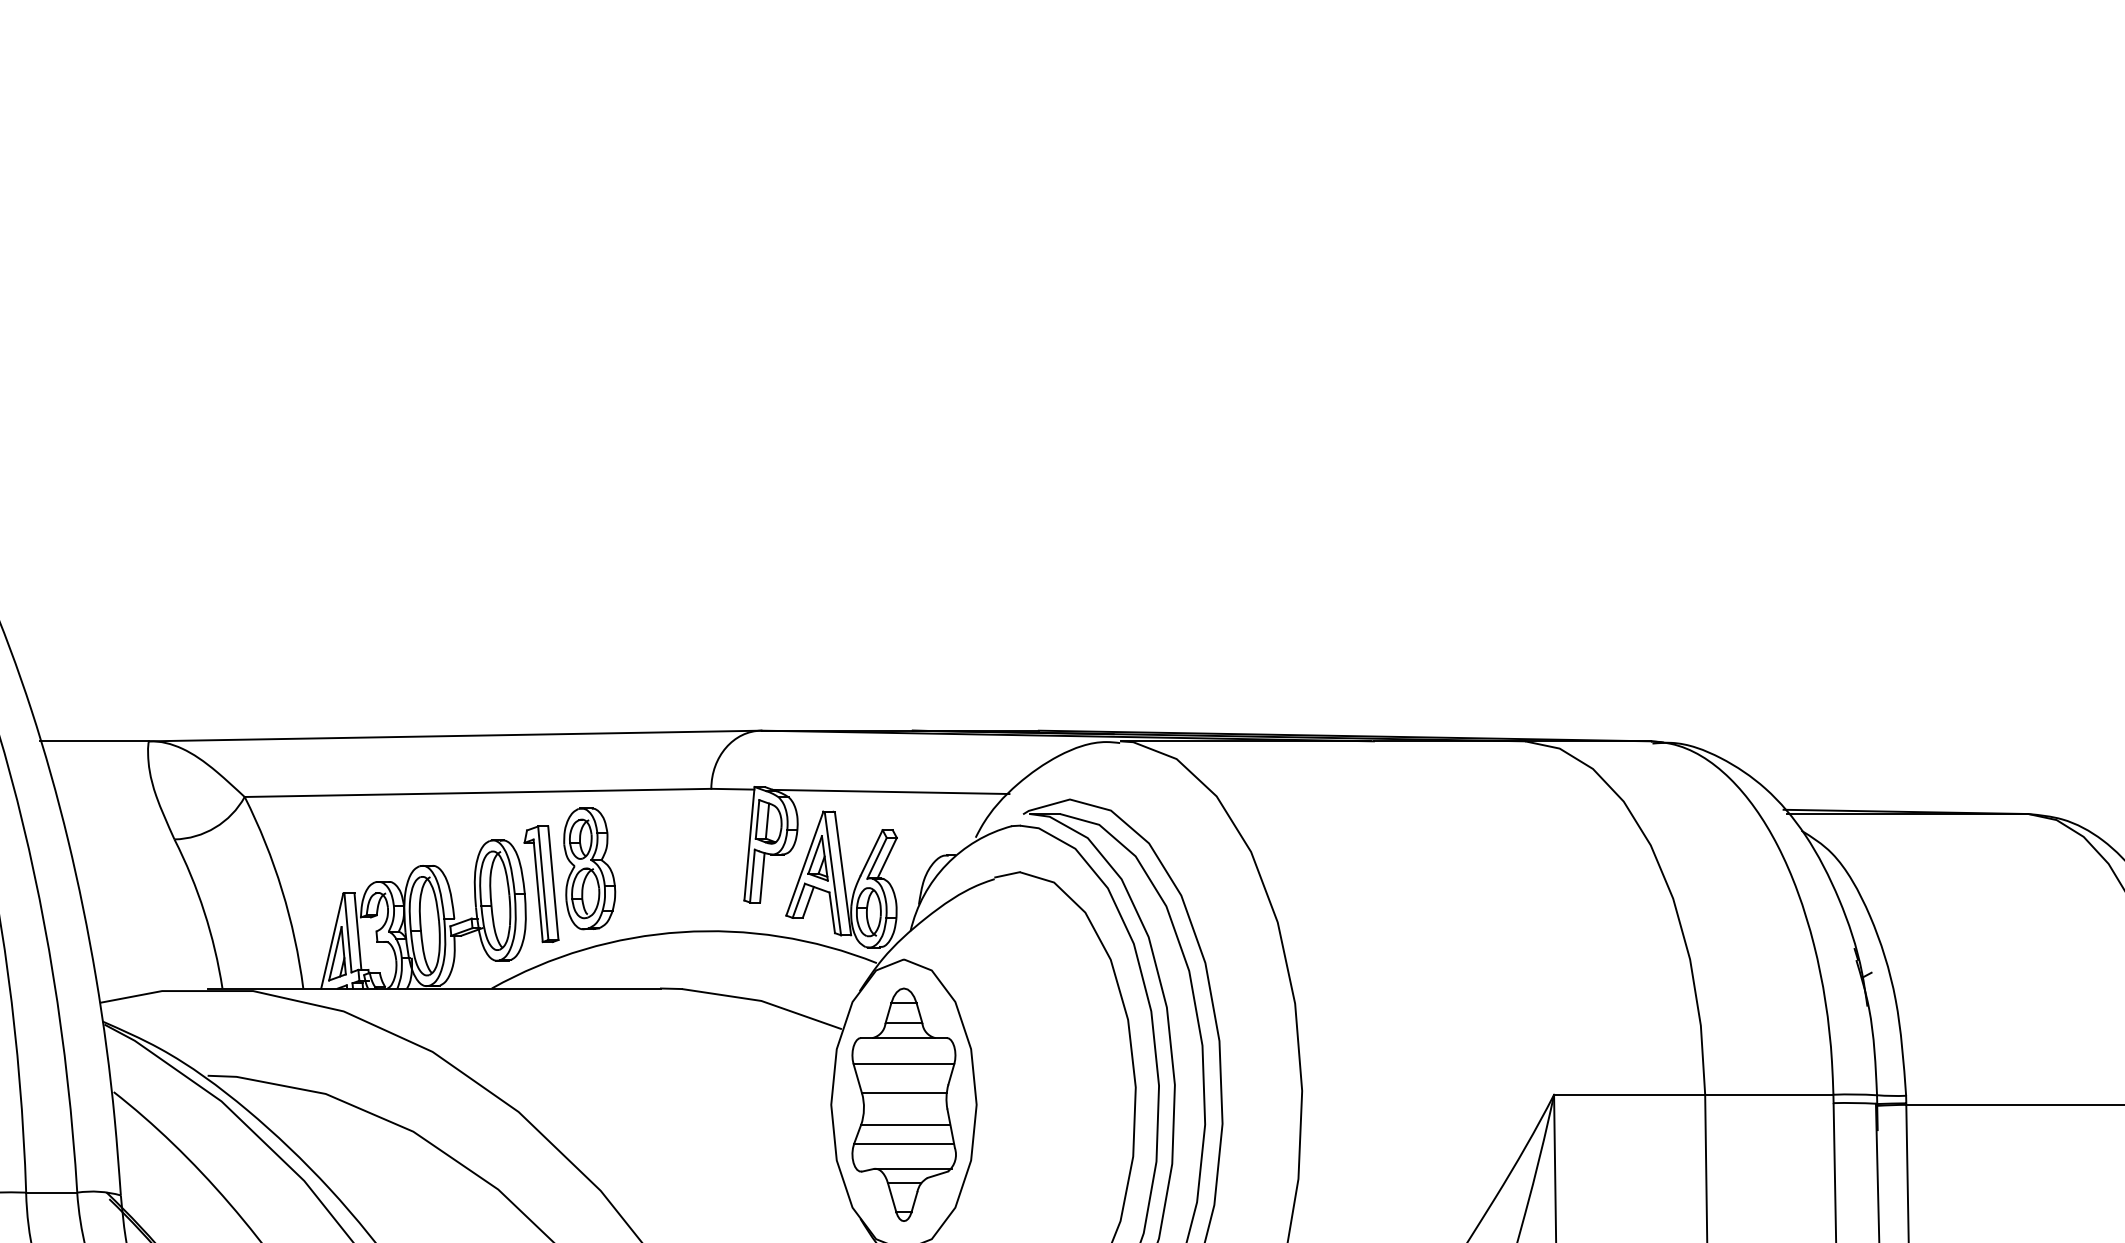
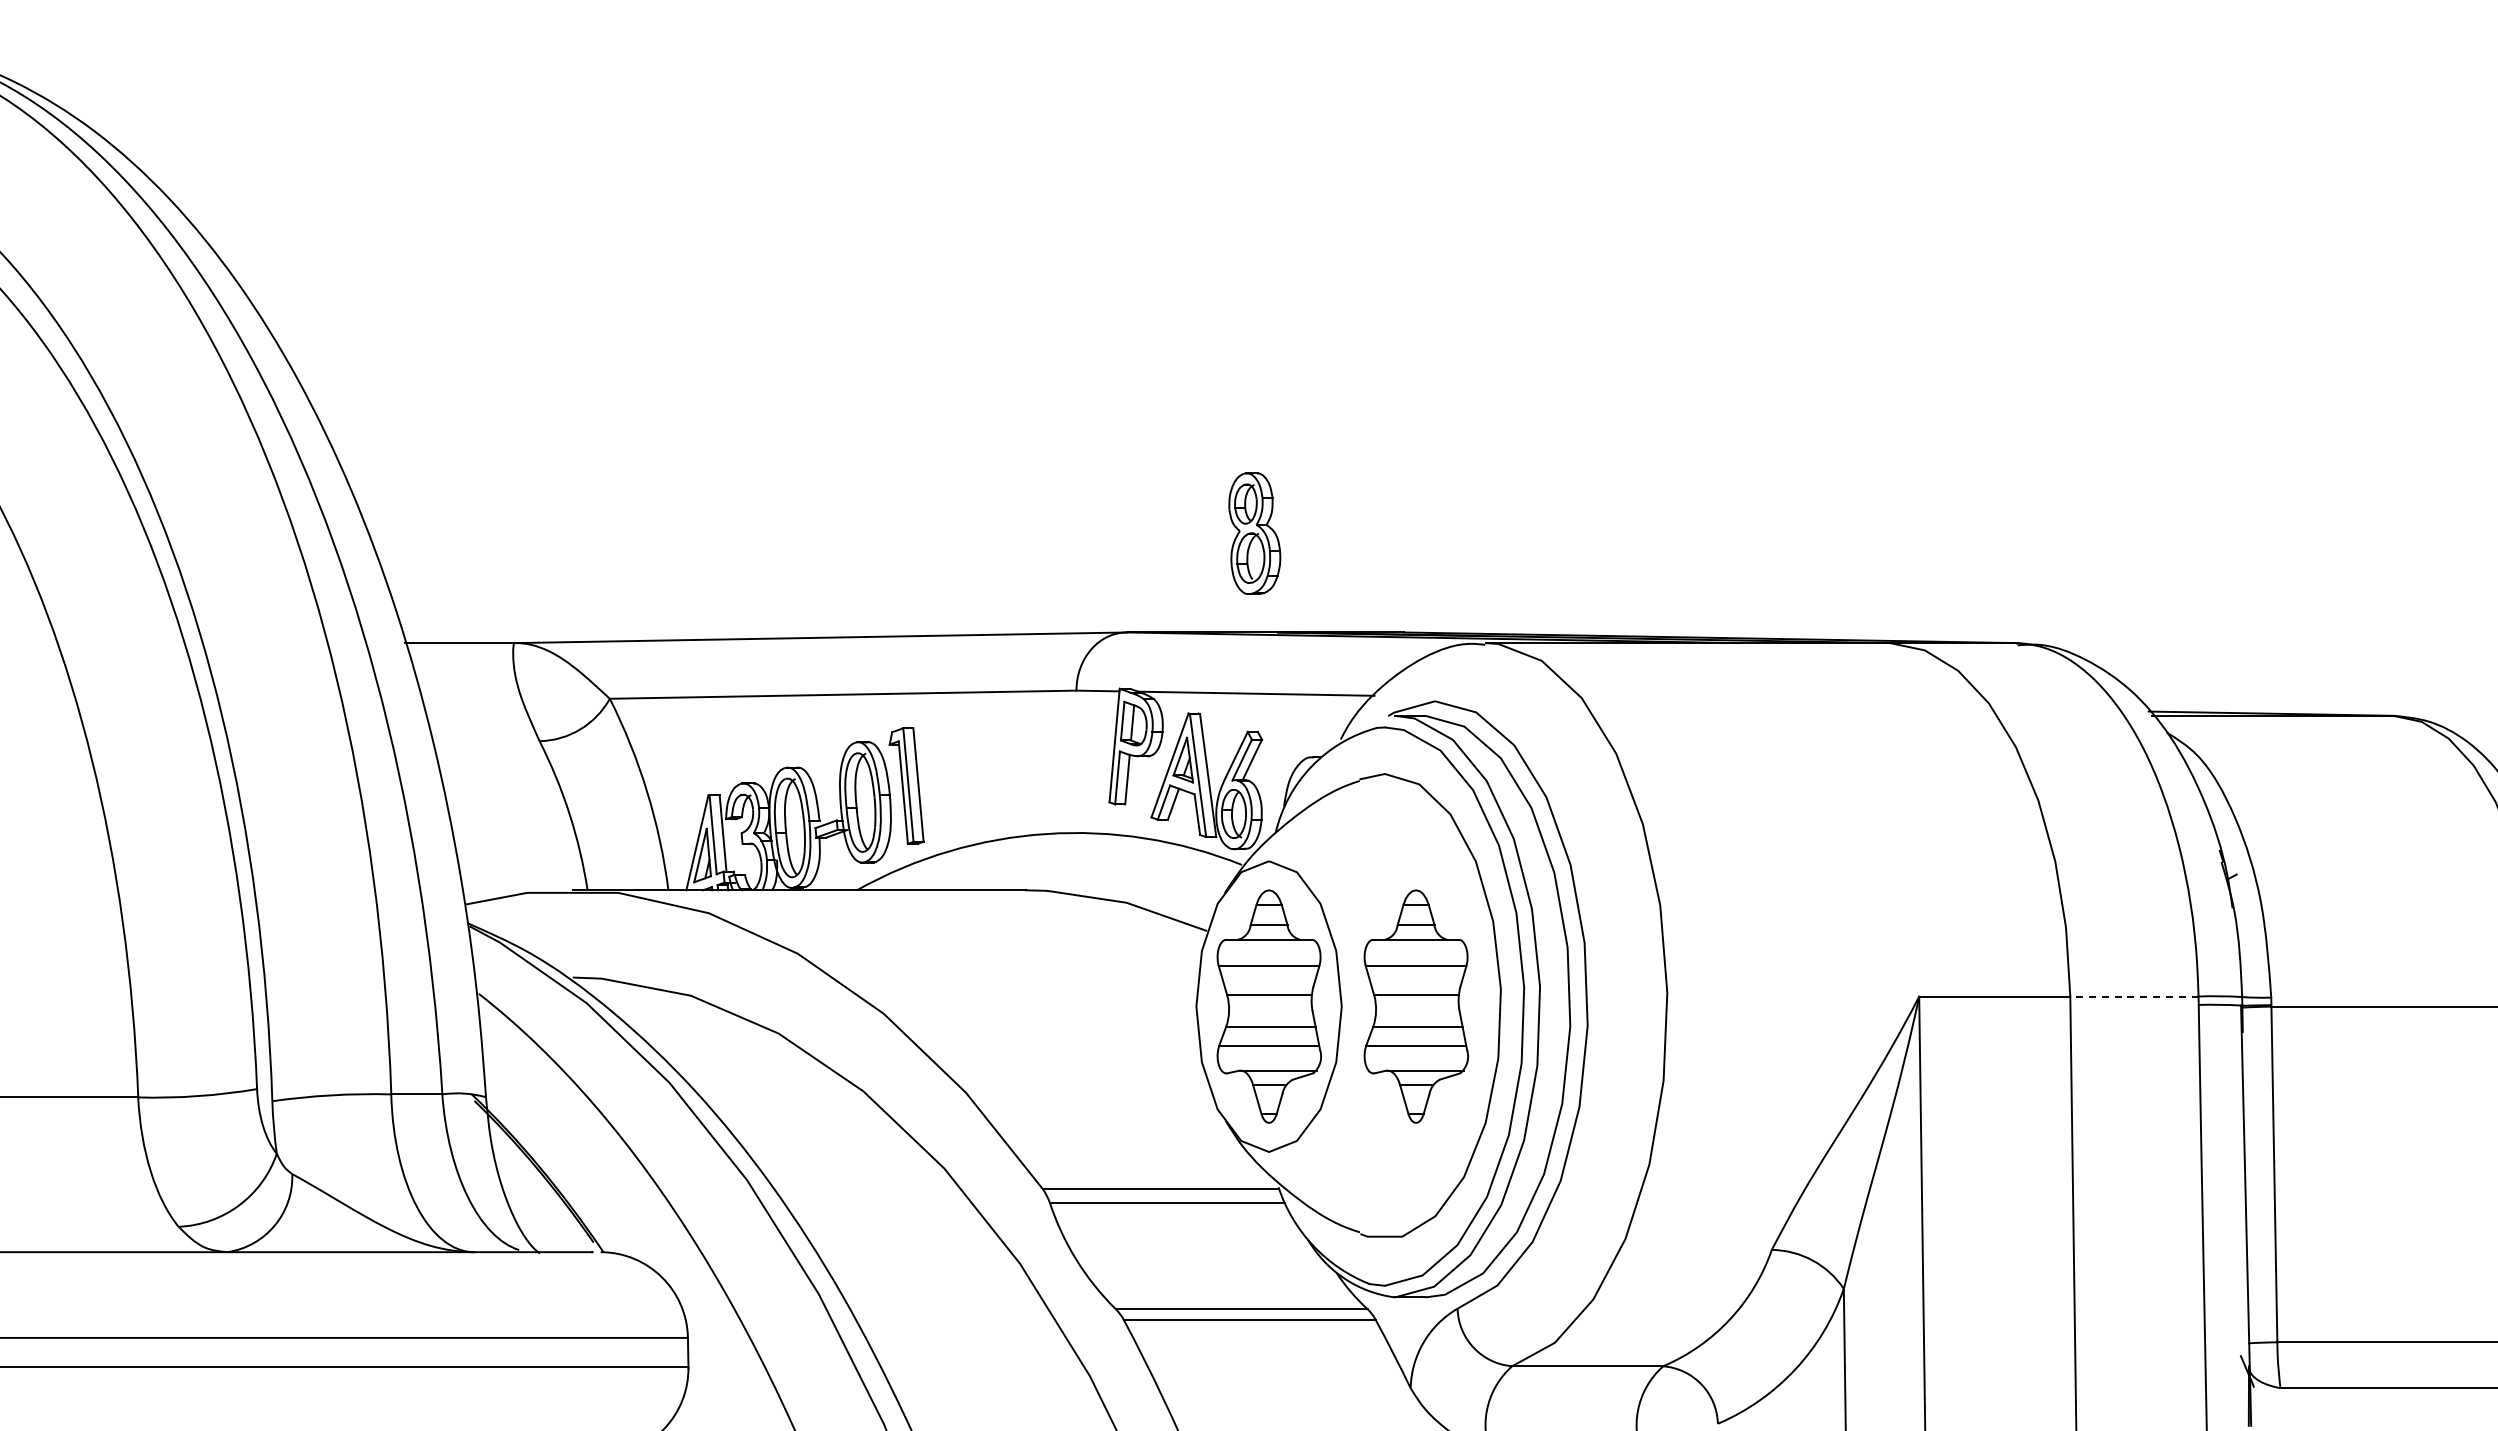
part: (589, 868) -> (1254, 533), moved
line: (1768, 1094) -> (2133, 996), solid -> dashed
part: (1050, 1104) -> (1415, 1006), added

